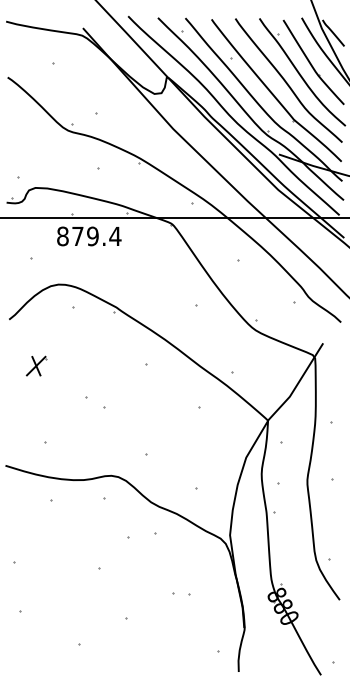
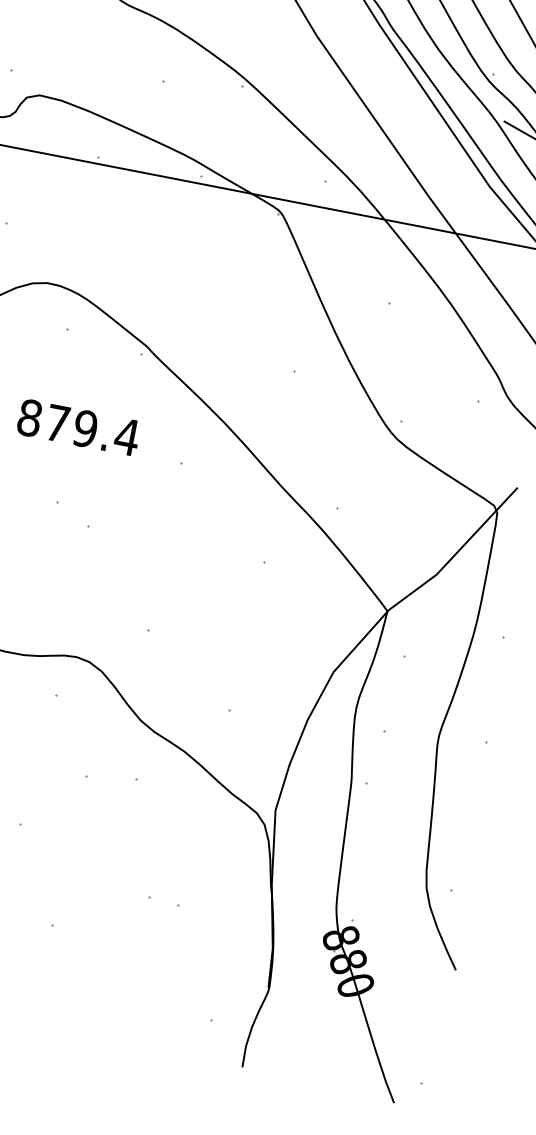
text: (89, 236) -> (79, 427), moved

